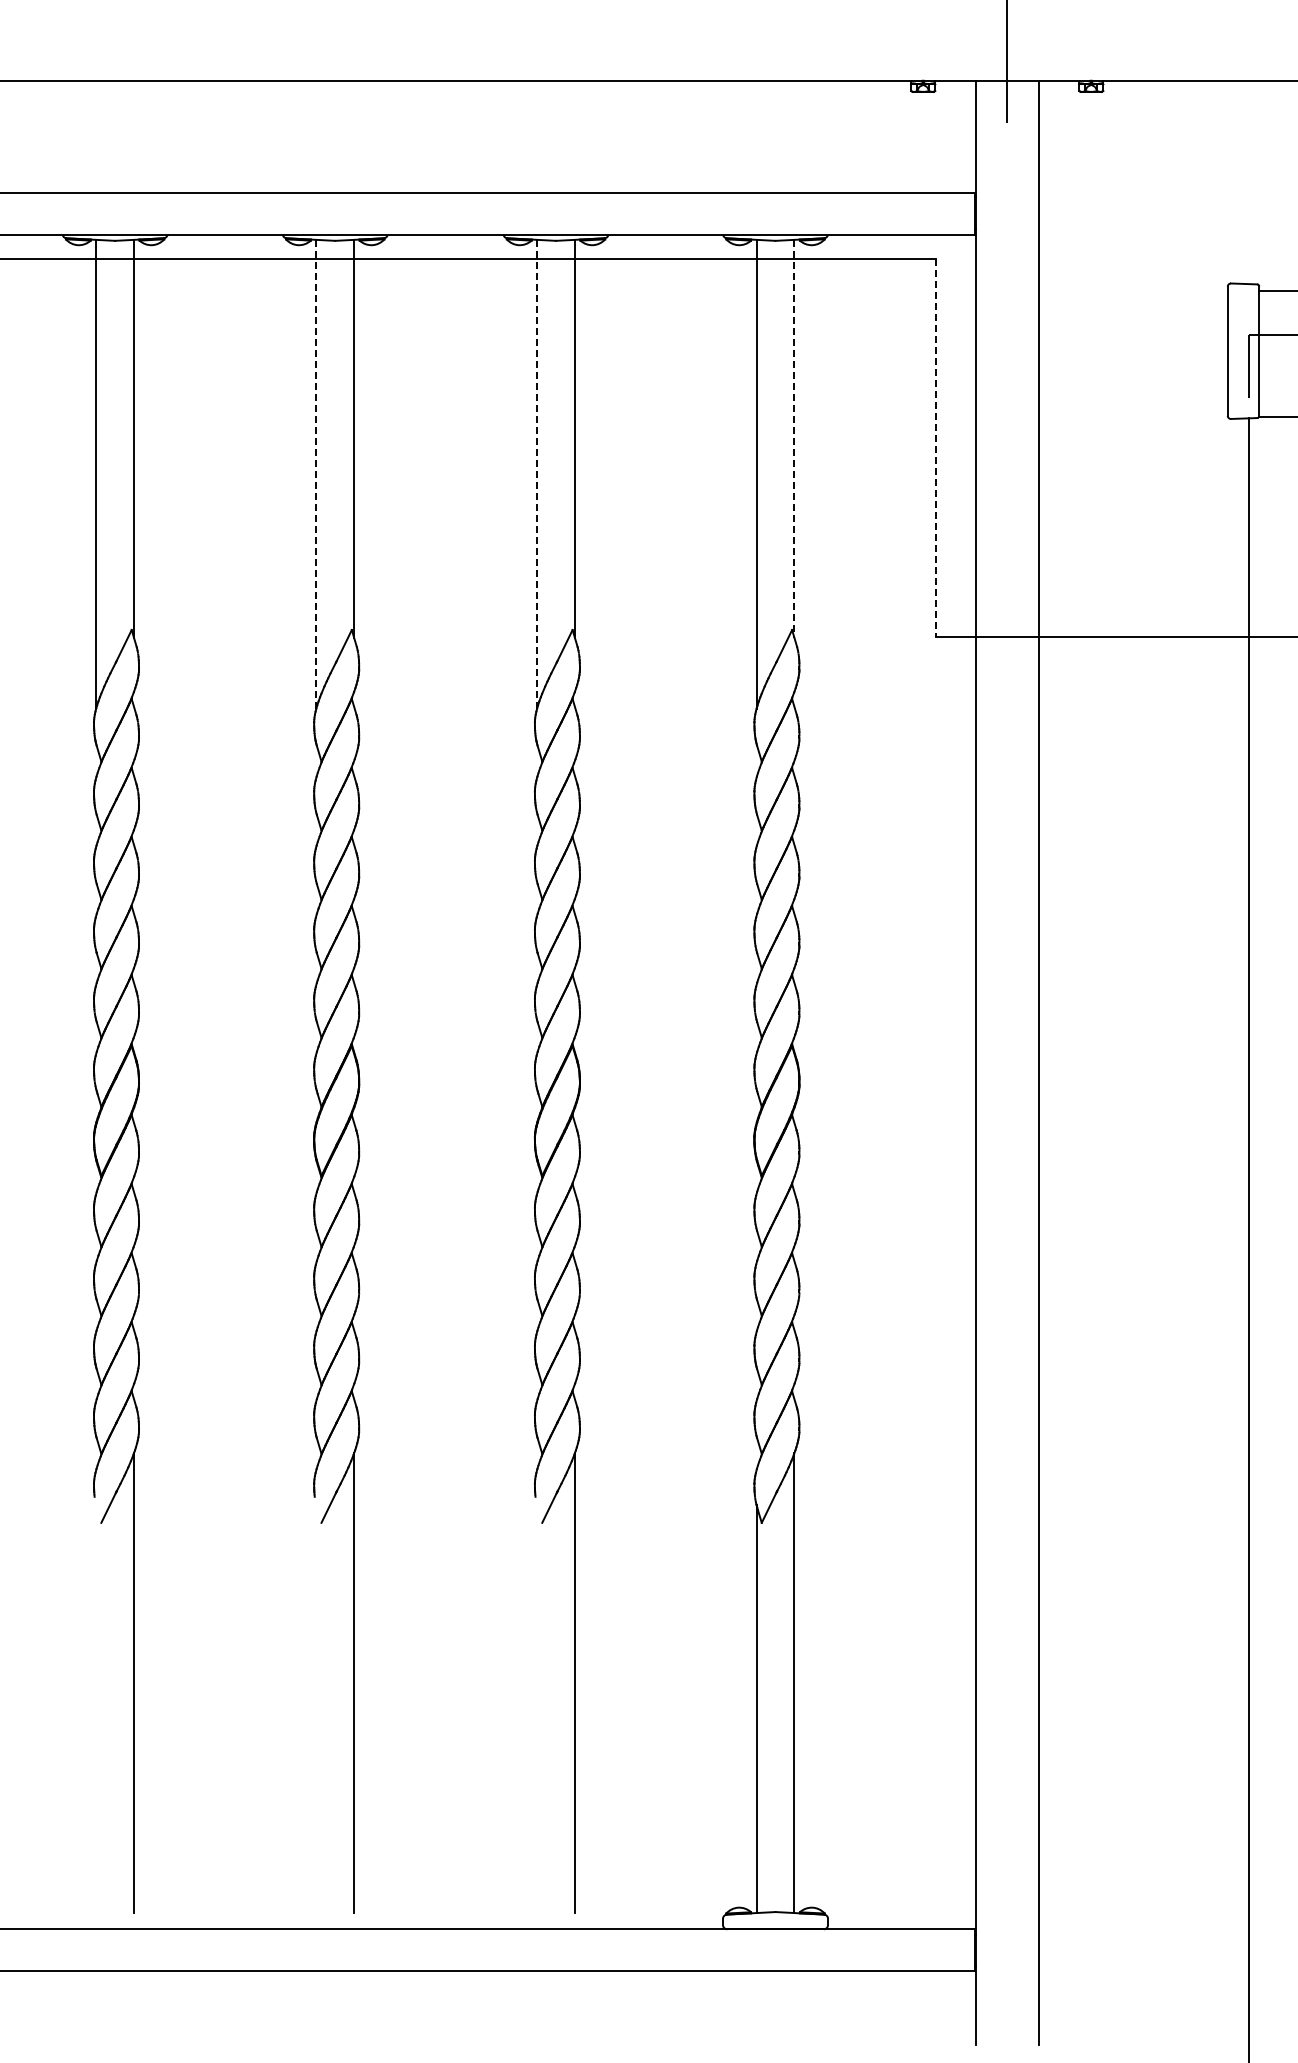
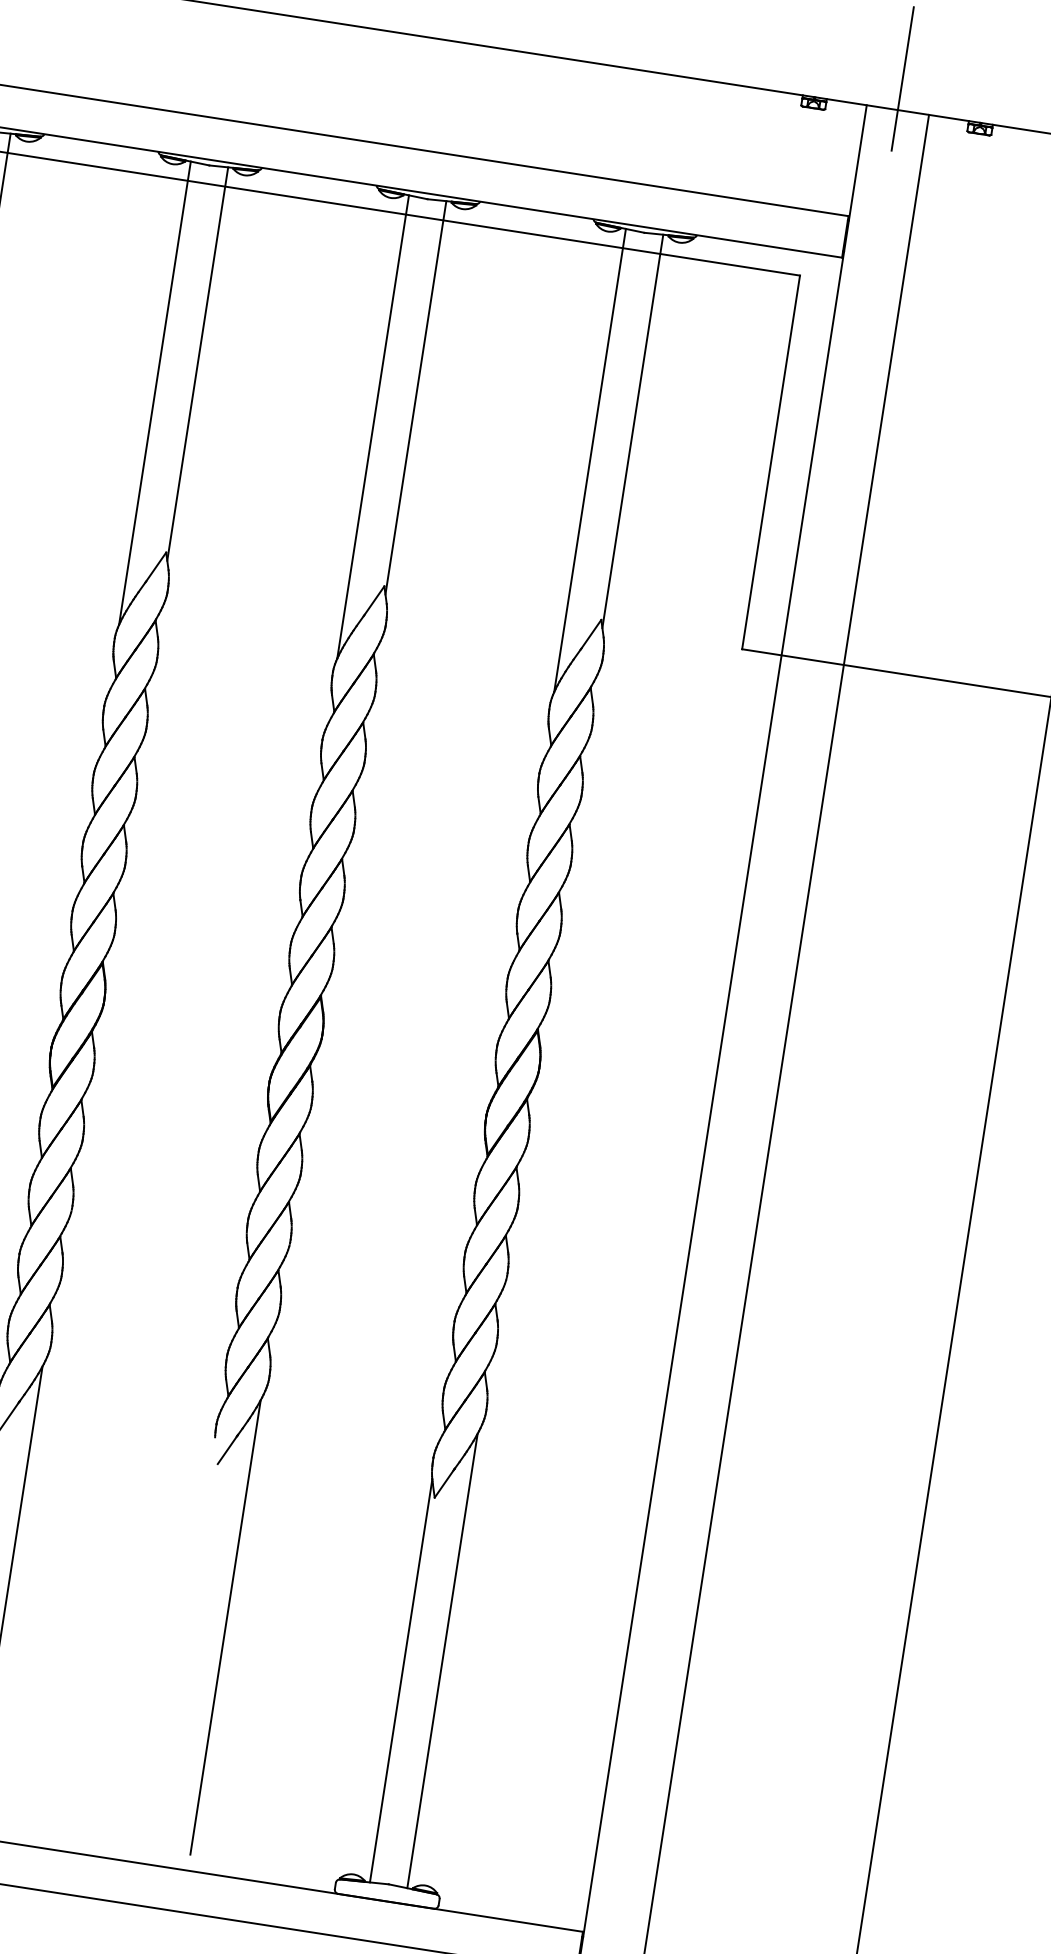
line: (794, 439) -> (632, 432), dashed -> solid
line: (935, 448) -> (770, 462), dashed -> solid
line: (316, 474) -> (155, 393), dashed -> solid
line: (537, 474) -> (373, 427), dashed -> solid

